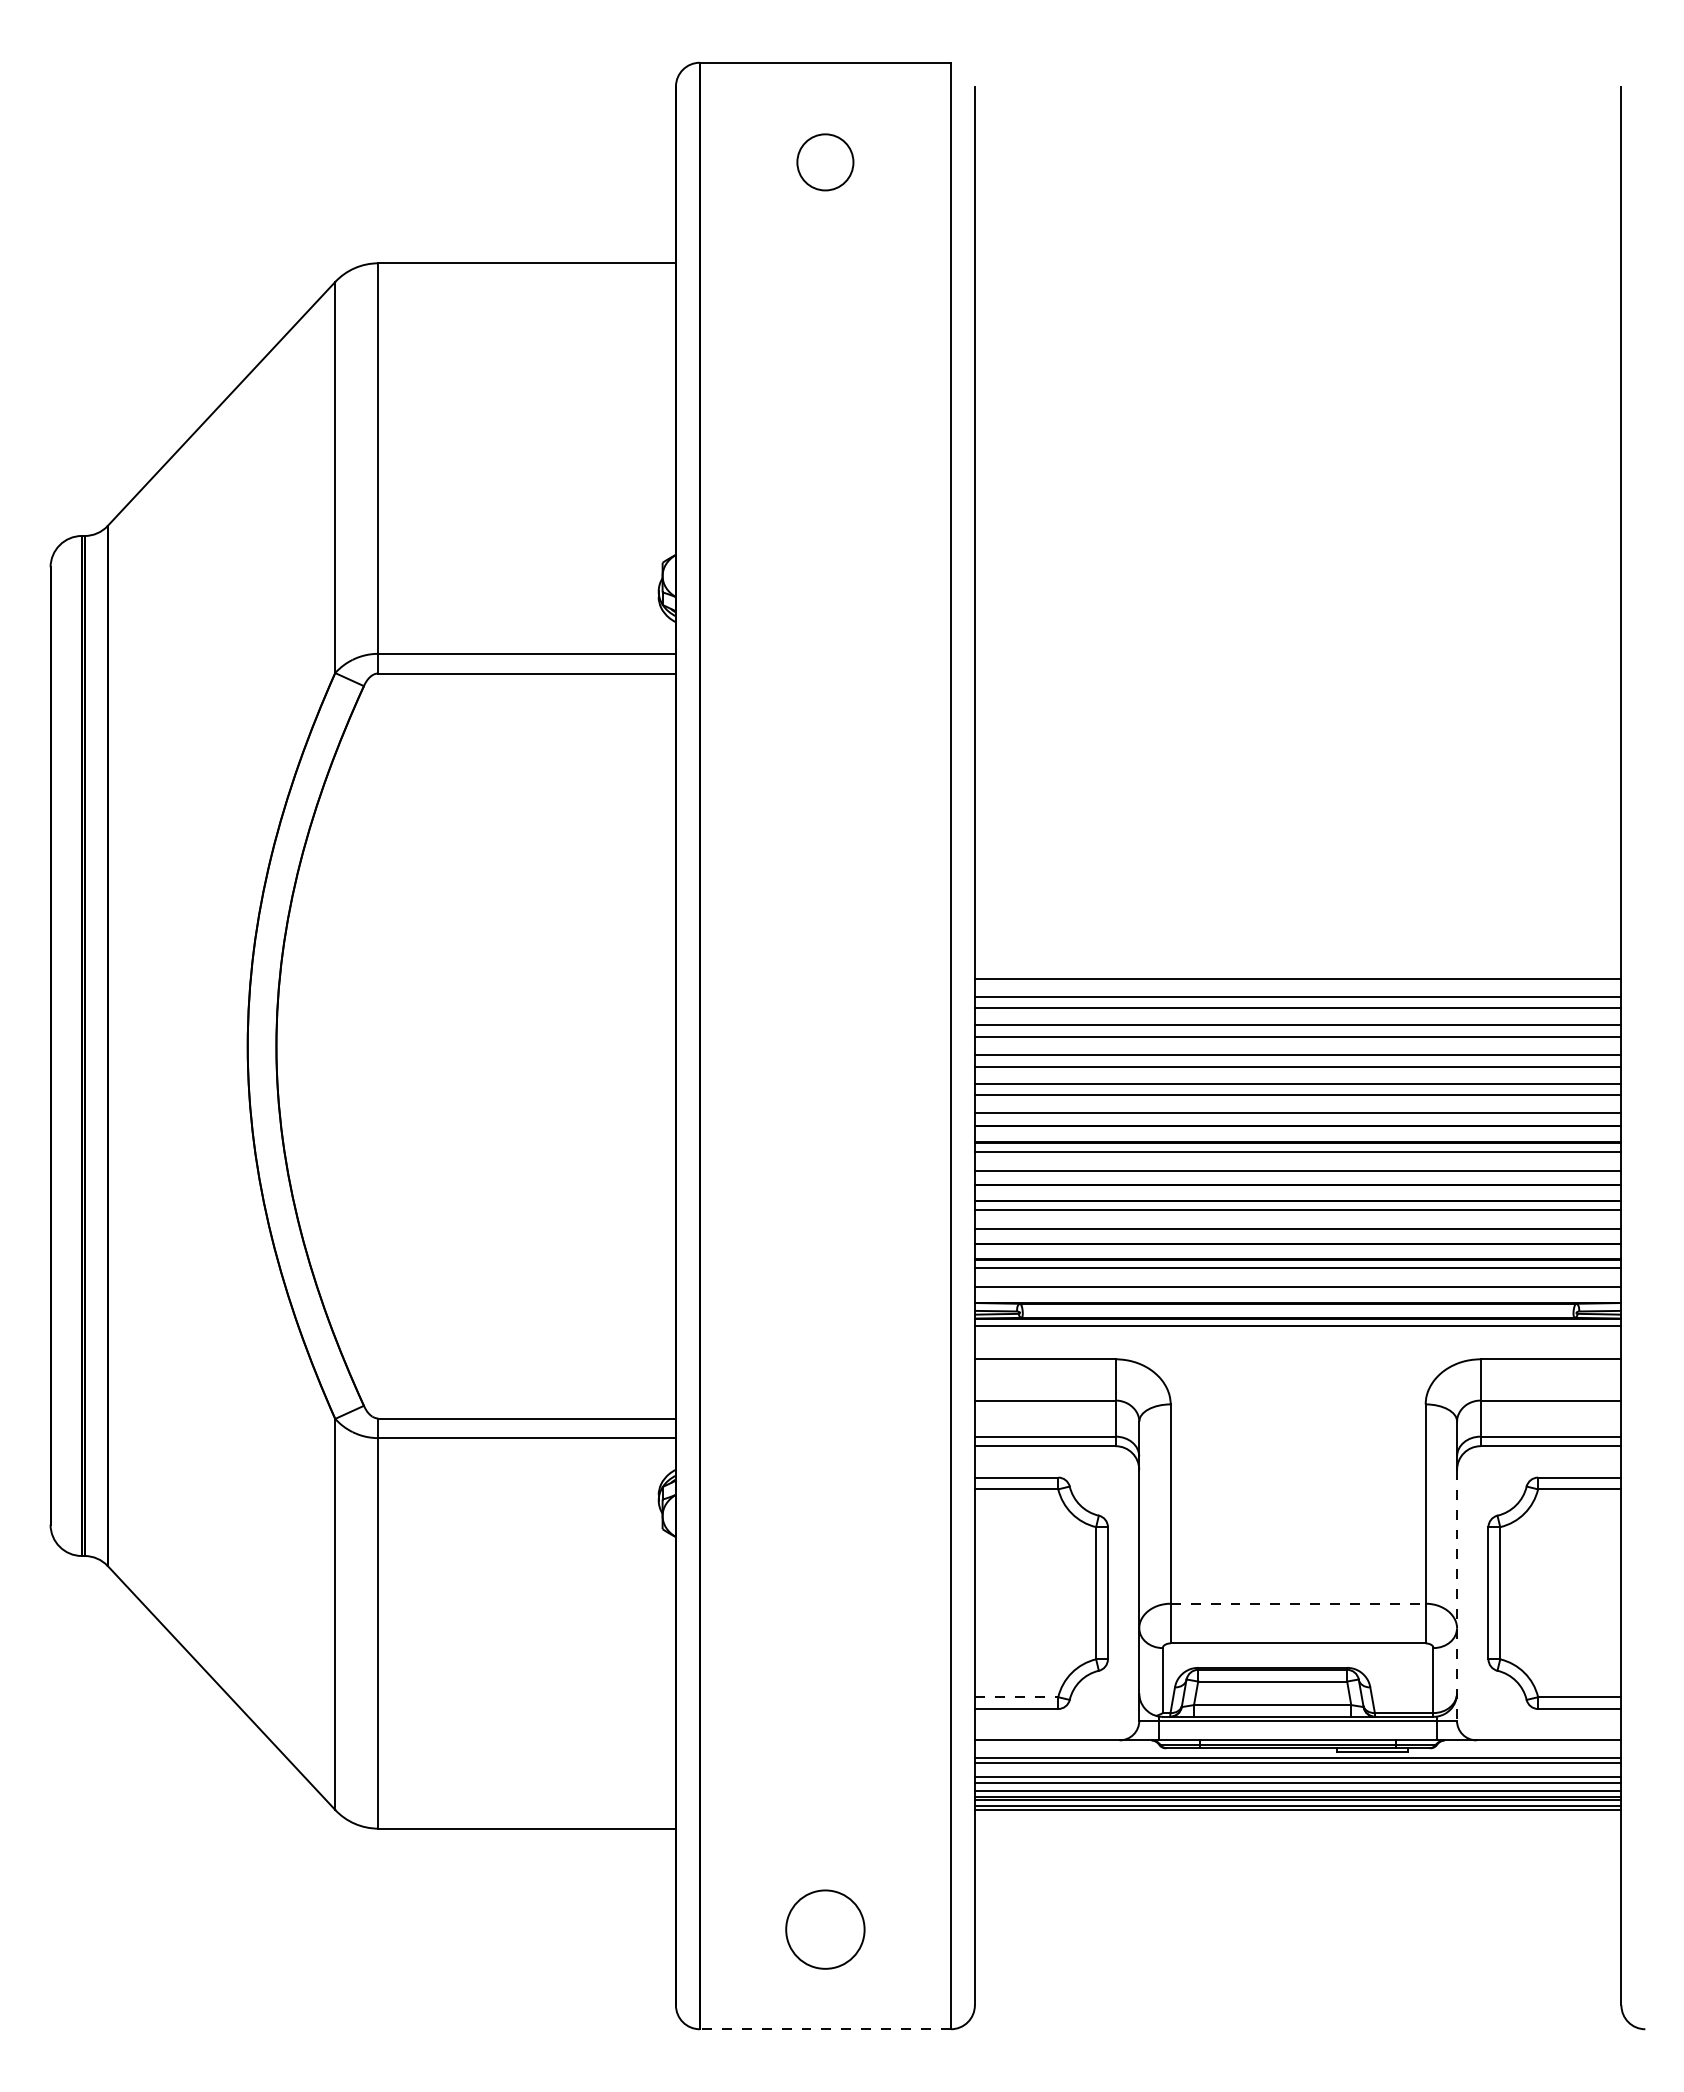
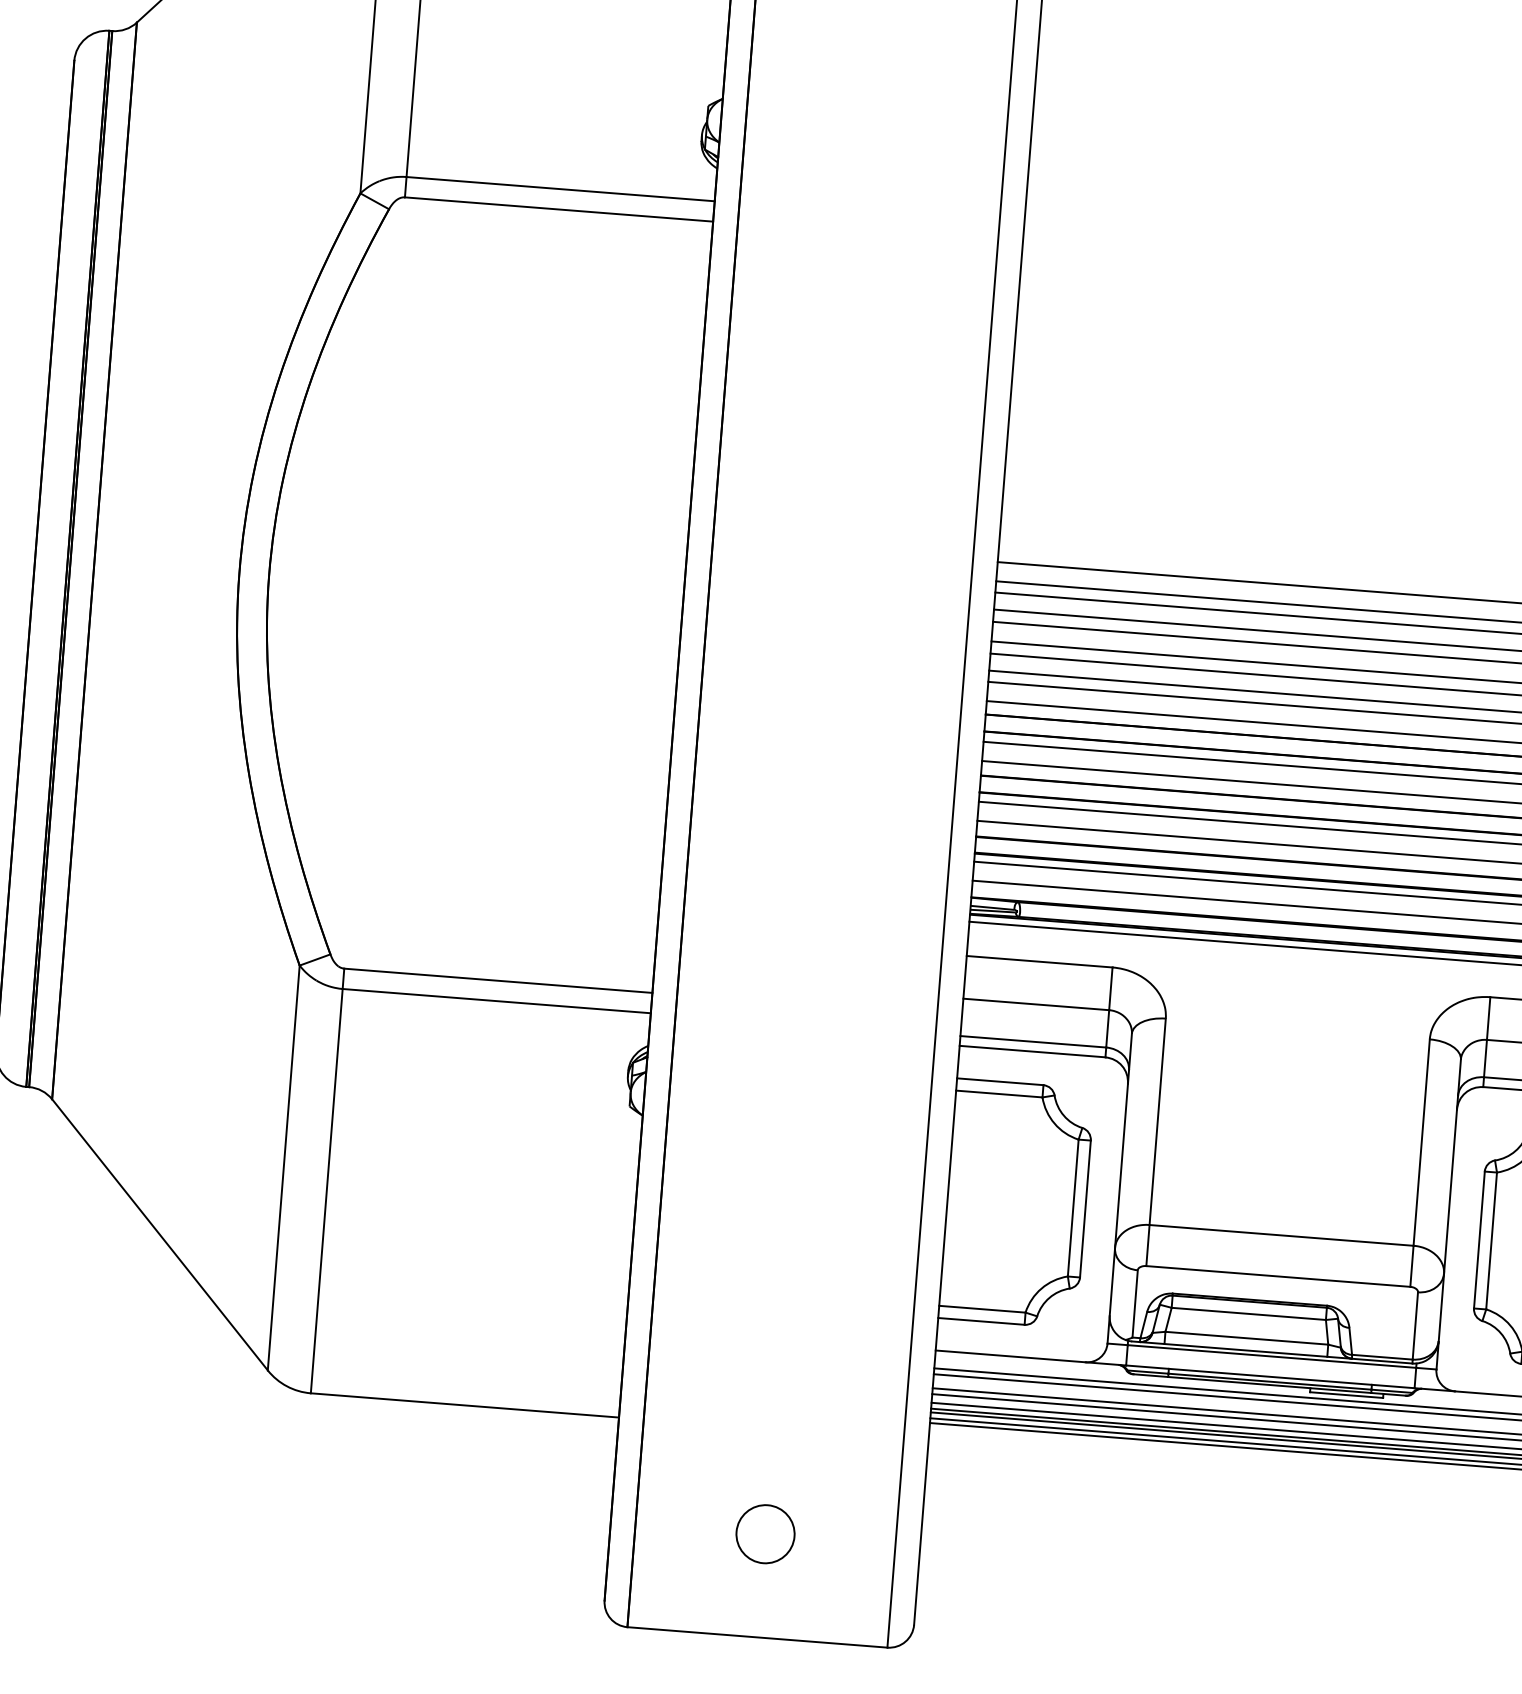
line: (1457, 1595) -> (1447, 1239), dashed -> solid
line: (1298, 1603) -> (1281, 1235), dashed -> solid
line: (1016, 1697) -> (982, 1309), dashed -> solid
circle: (825, 1929) -> (765, 1534), size x0.71
line: (825, 2029) -> (757, 1637), dashed -> solid

